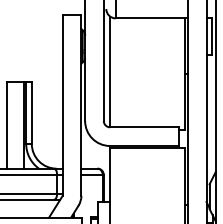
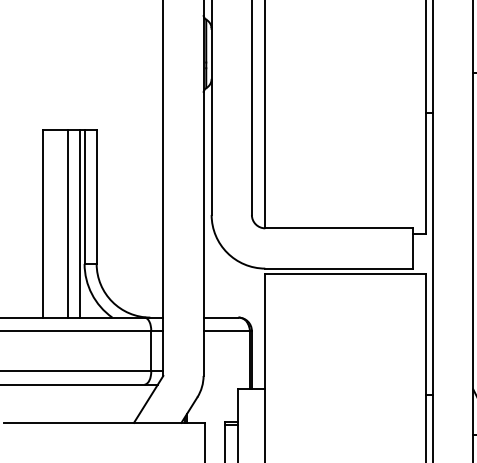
line: (18, 124) -> (67, 222), added

